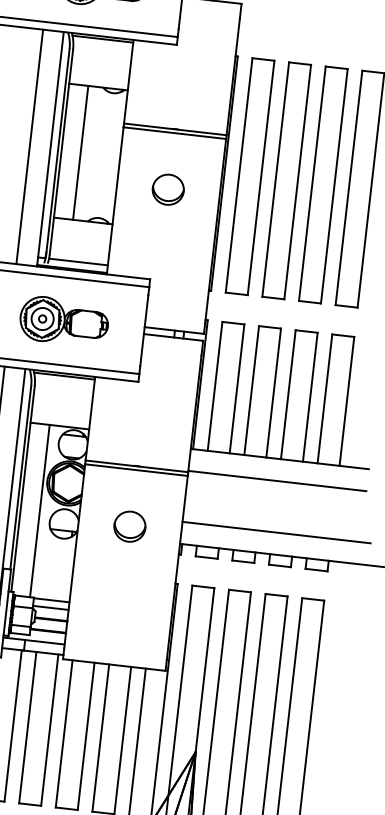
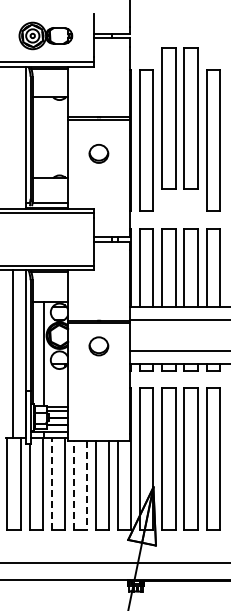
line: (29, 146) -> (13, 137), removed
line: (81, 152) -> (44, 137), removed
part: (304, 182) -> (179, 118), moved
part: (63, 321) -> (45, 239), removed
part: (129, 526) -> (98, 346), moved
line: (27, 728) -> (51, 484), solid -> dashed
line: (63, 732) -> (73, 484), solid -> dashed
line: (86, 736) -> (87, 485), solid -> dashed

